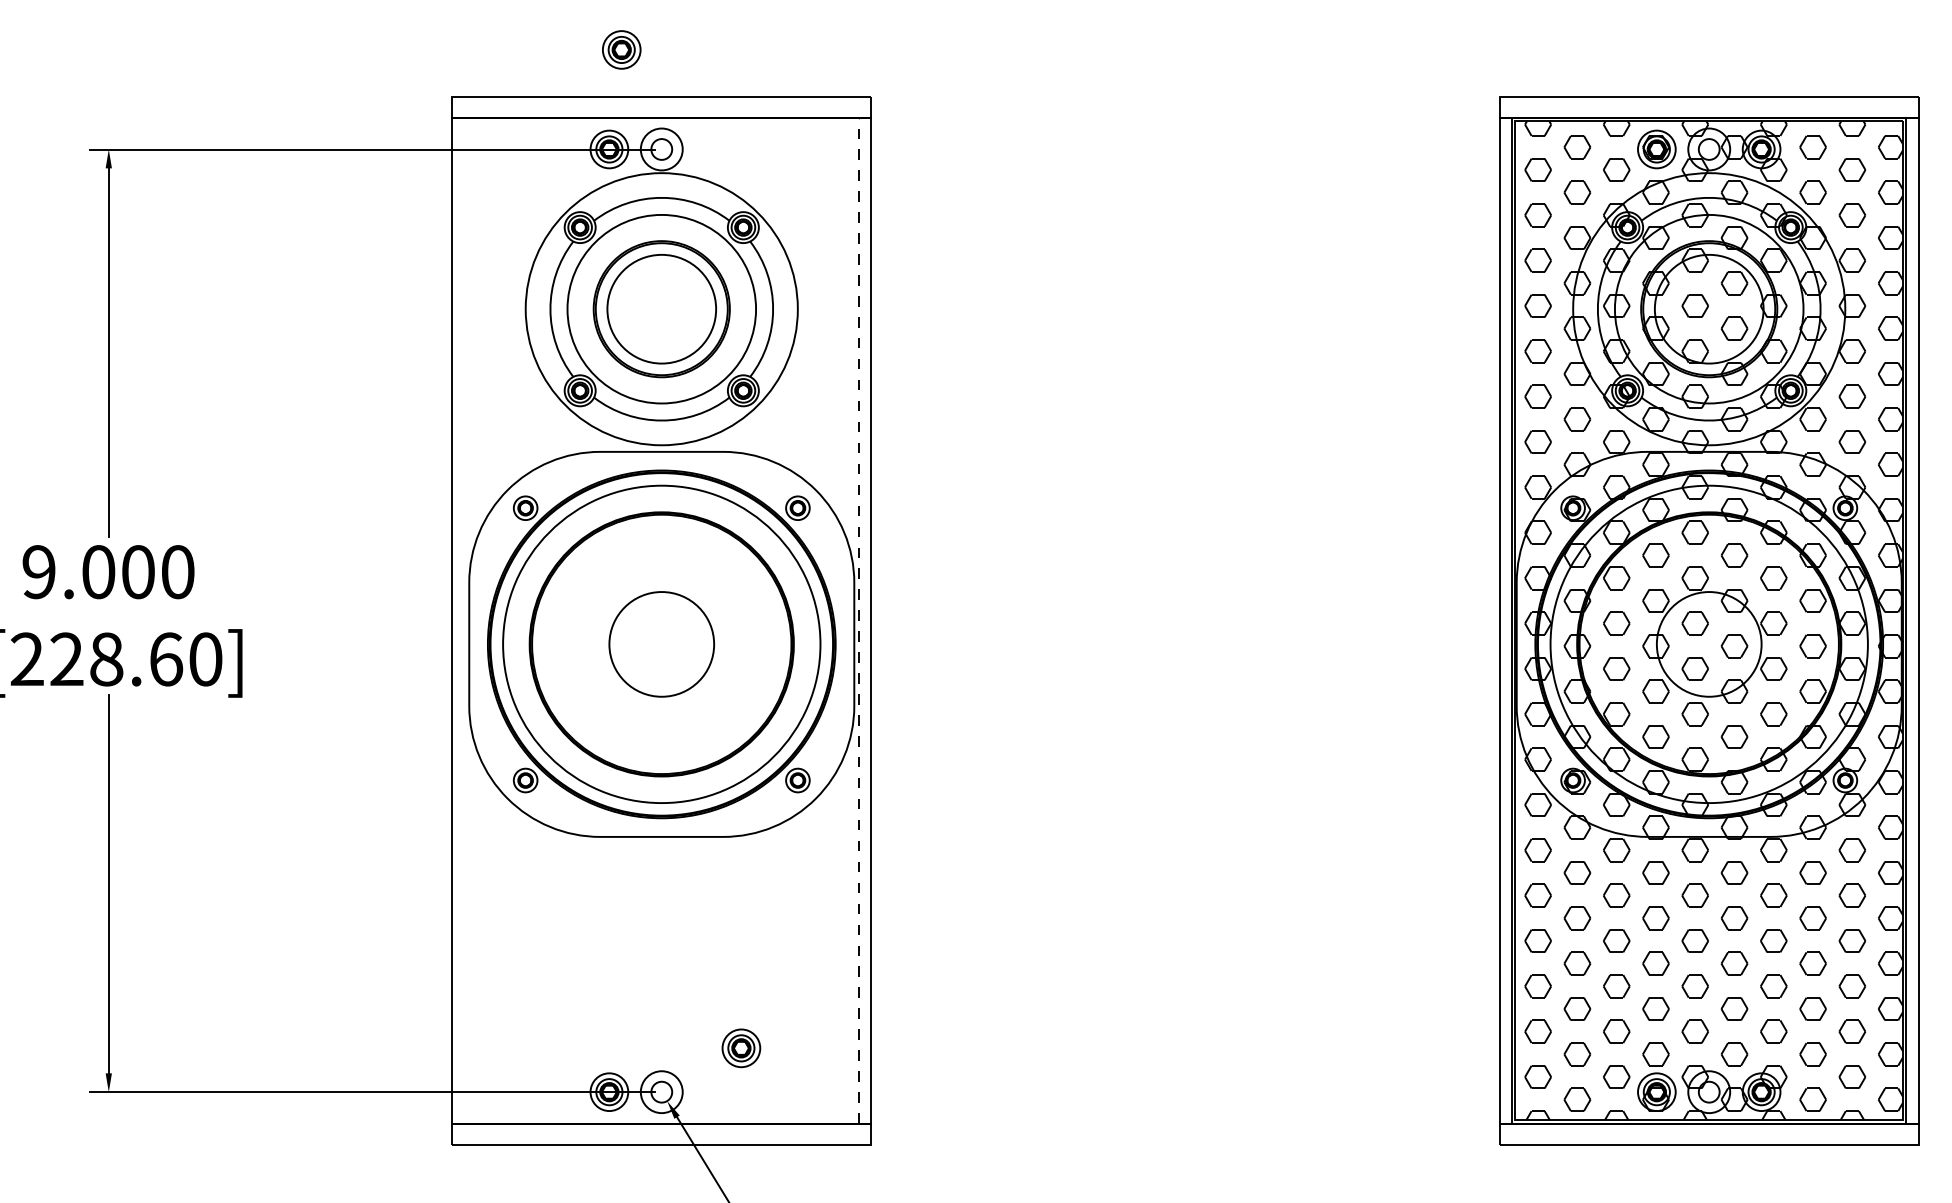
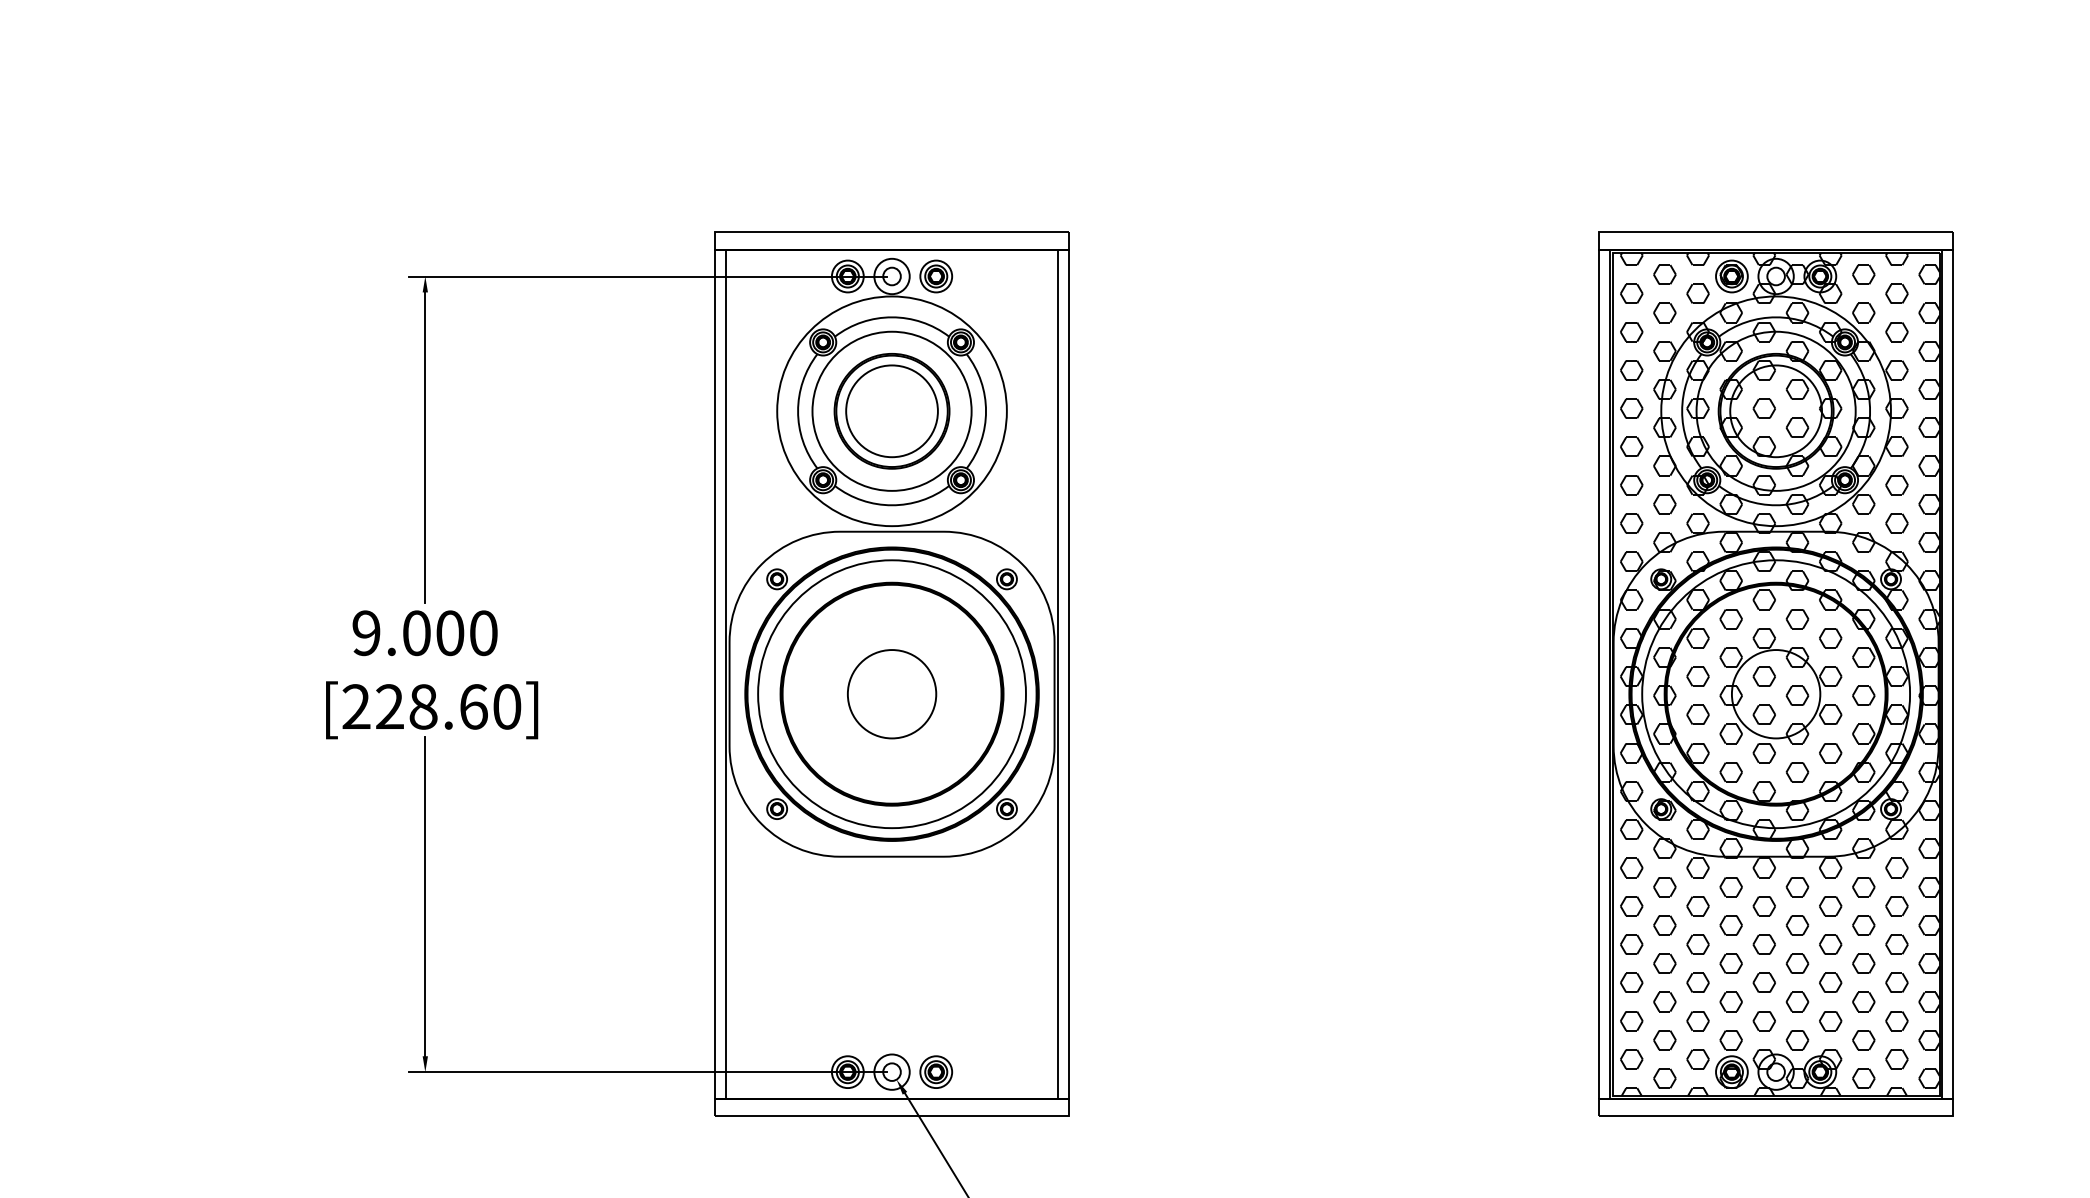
part: (622, 49) -> (936, 276), moved
line: (464, 619) -> (725, 673), added
line: (858, 619) -> (1058, 673), dashed -> solid
part: (741, 1047) -> (936, 1071), moved

